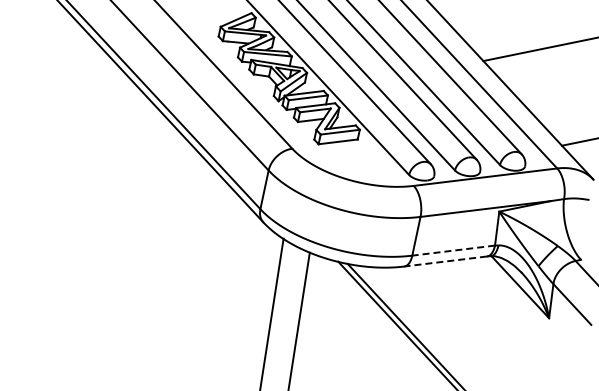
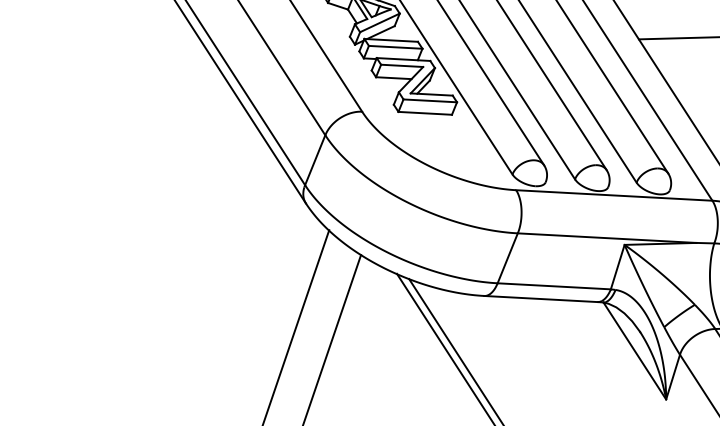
line: (453, 250) -> (554, 286), dashed -> solid
line: (445, 261) -> (540, 298), dashed -> solid

